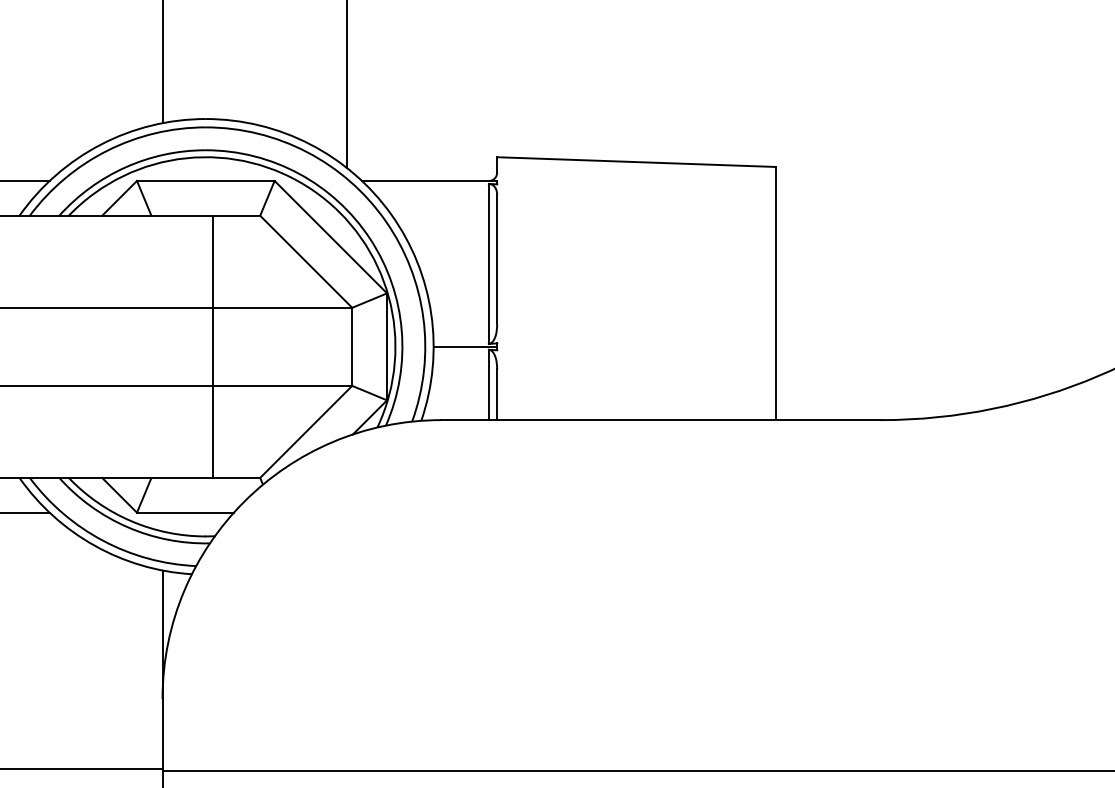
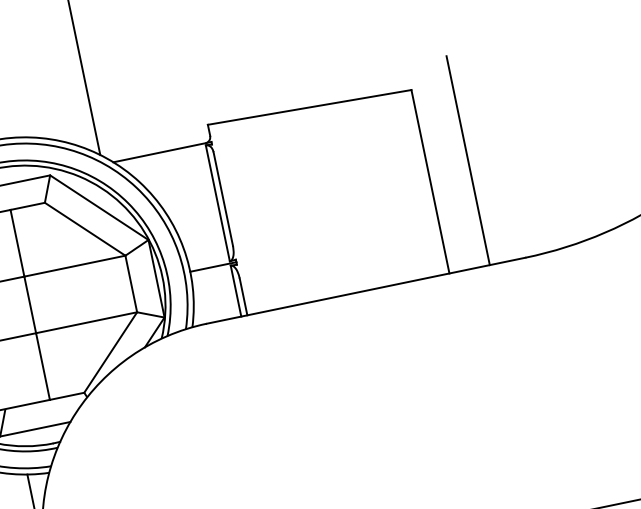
line: (831, 275) -> (467, 160), added

